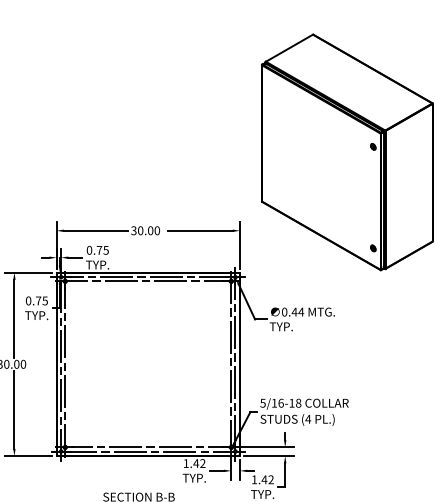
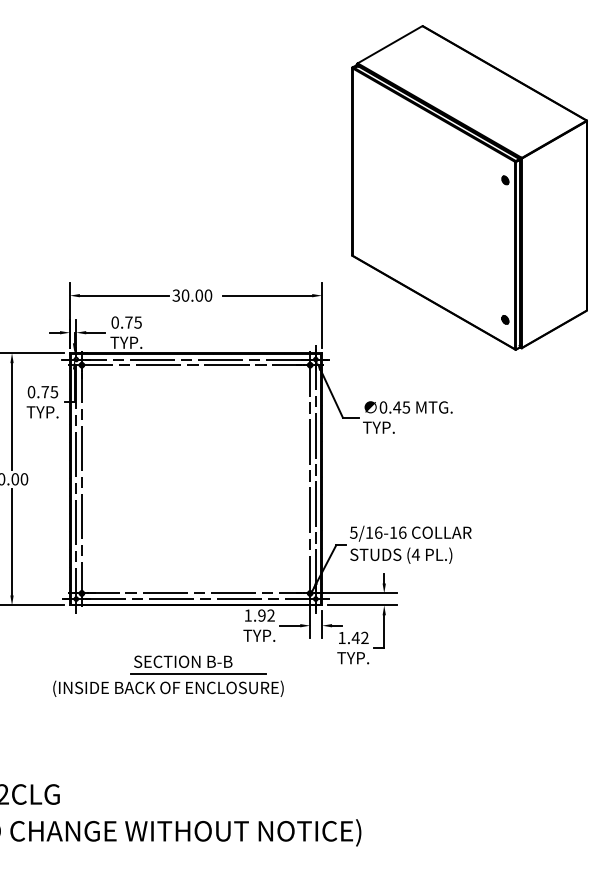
text: (301, 312) -> (406, 407), 0.44 -> 0.45
text: (298, 403) -> (402, 532), 5/16-18 -> 5/16-16
text: (195, 463) -> (261, 615), 1.42 -> 1.92

